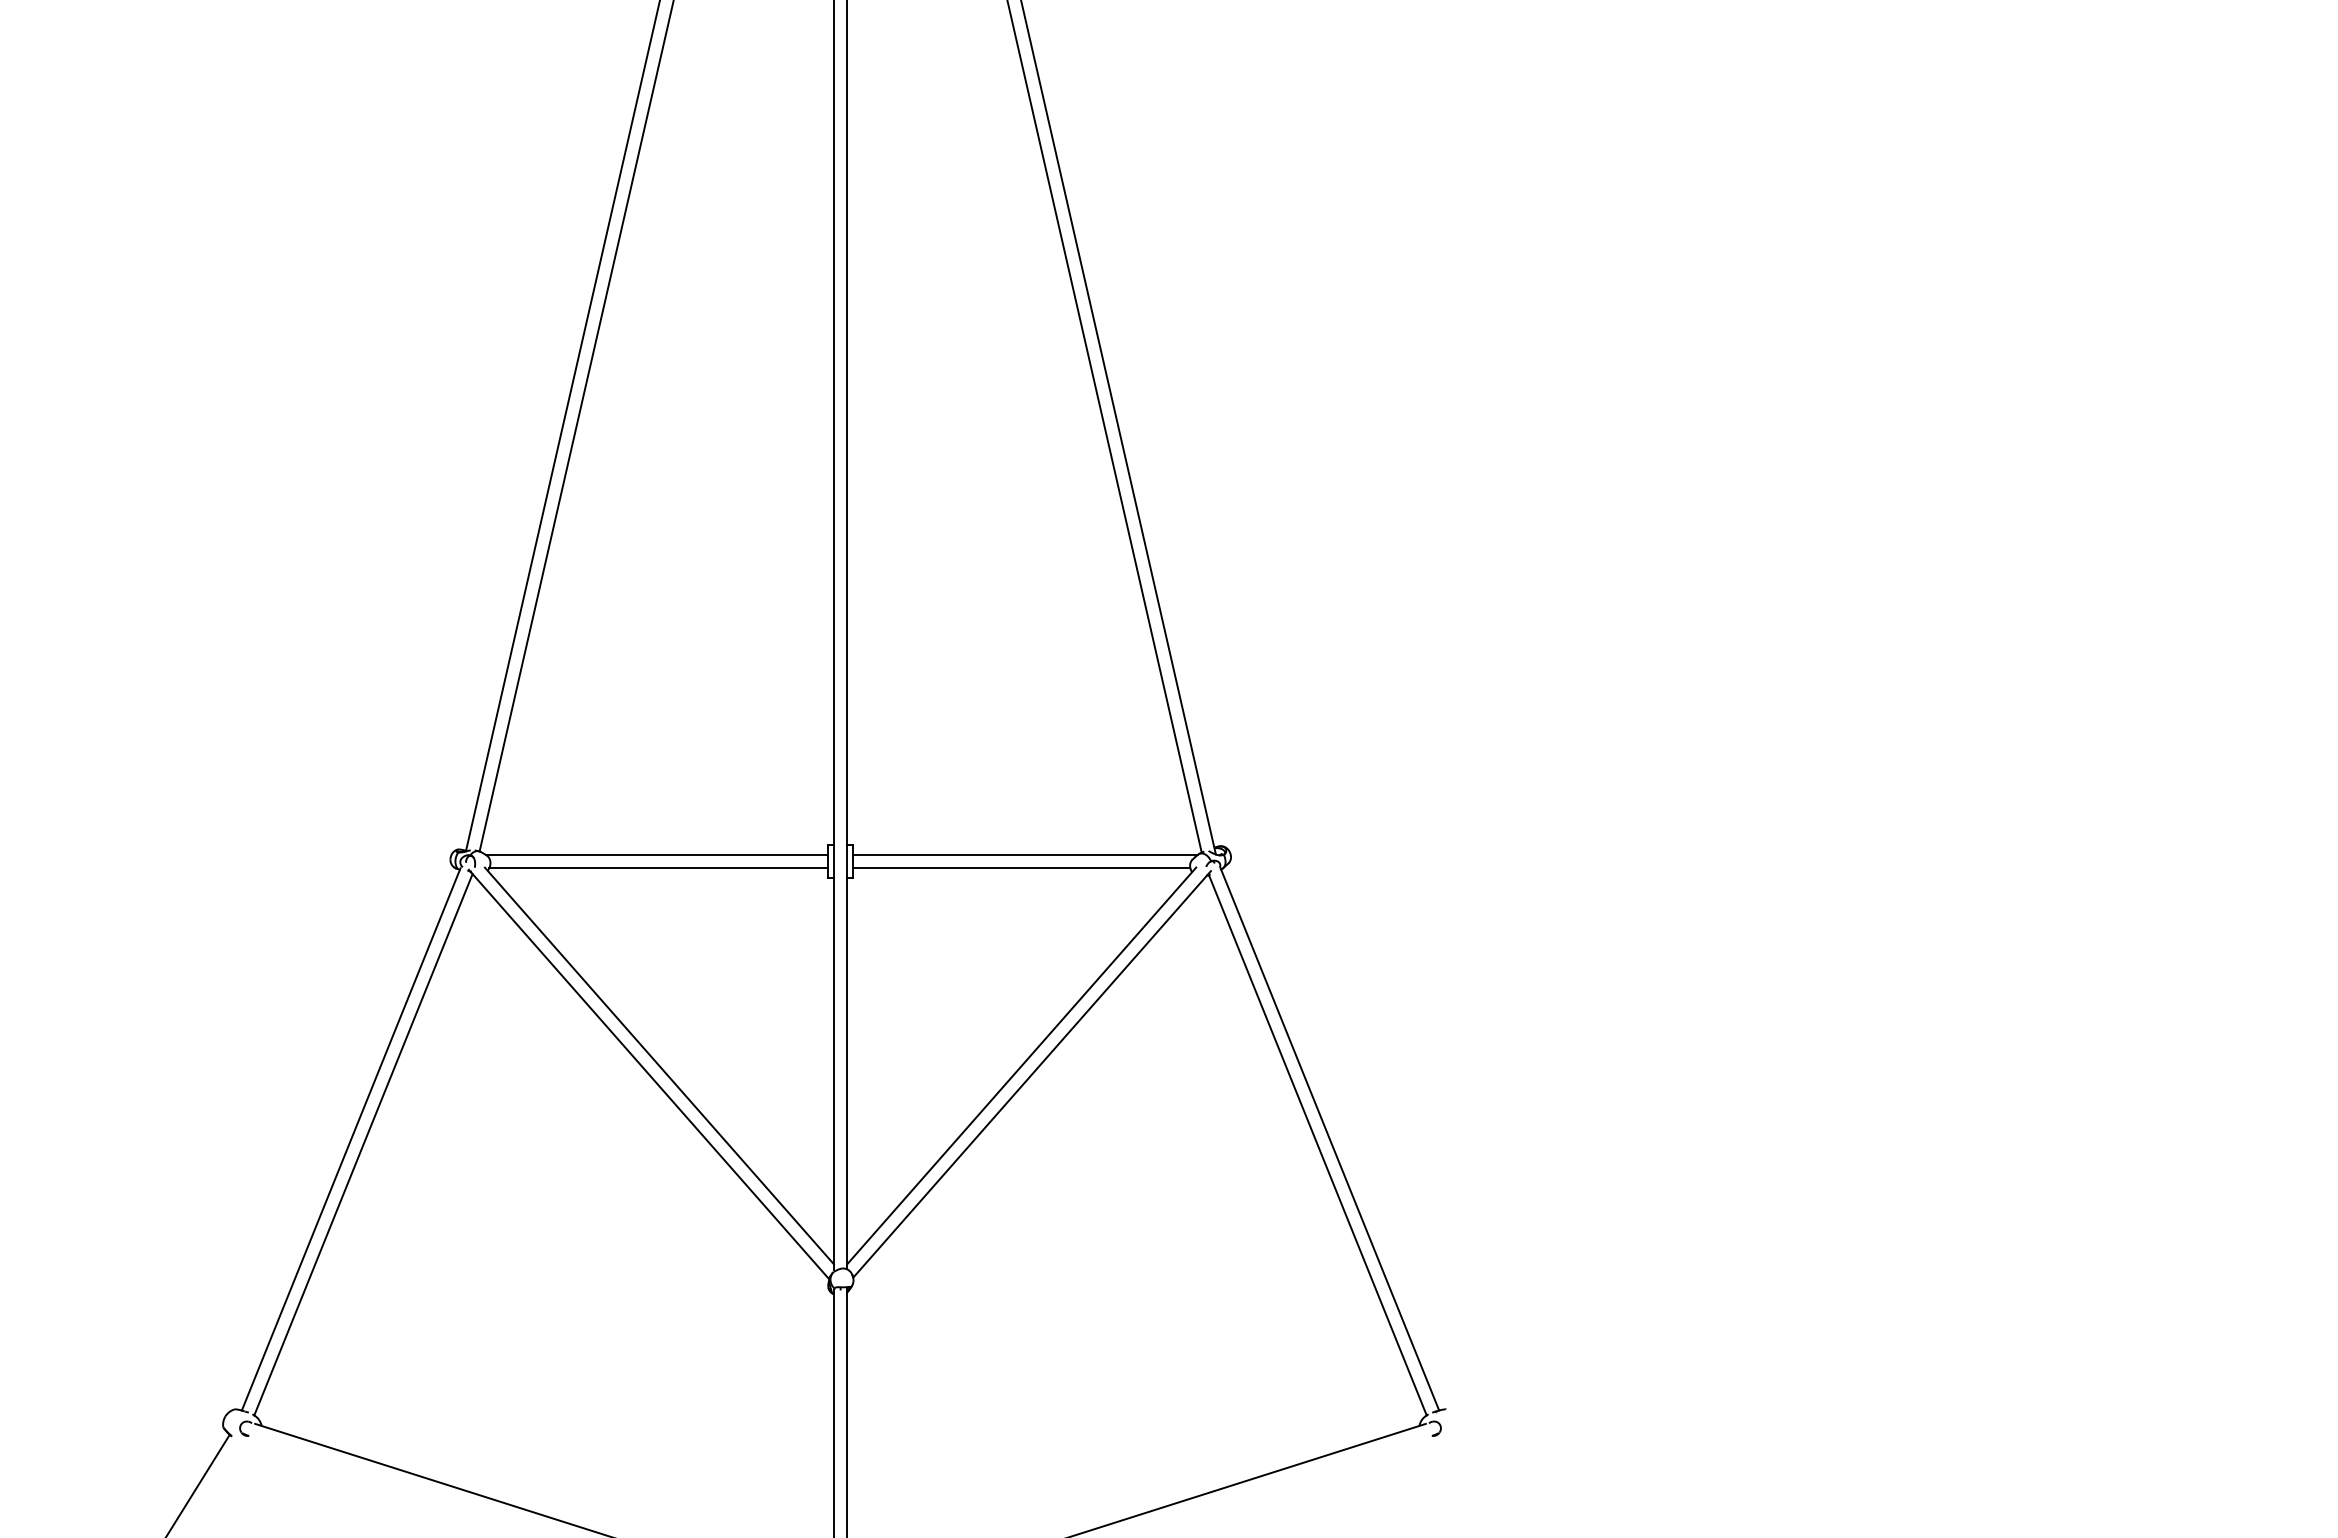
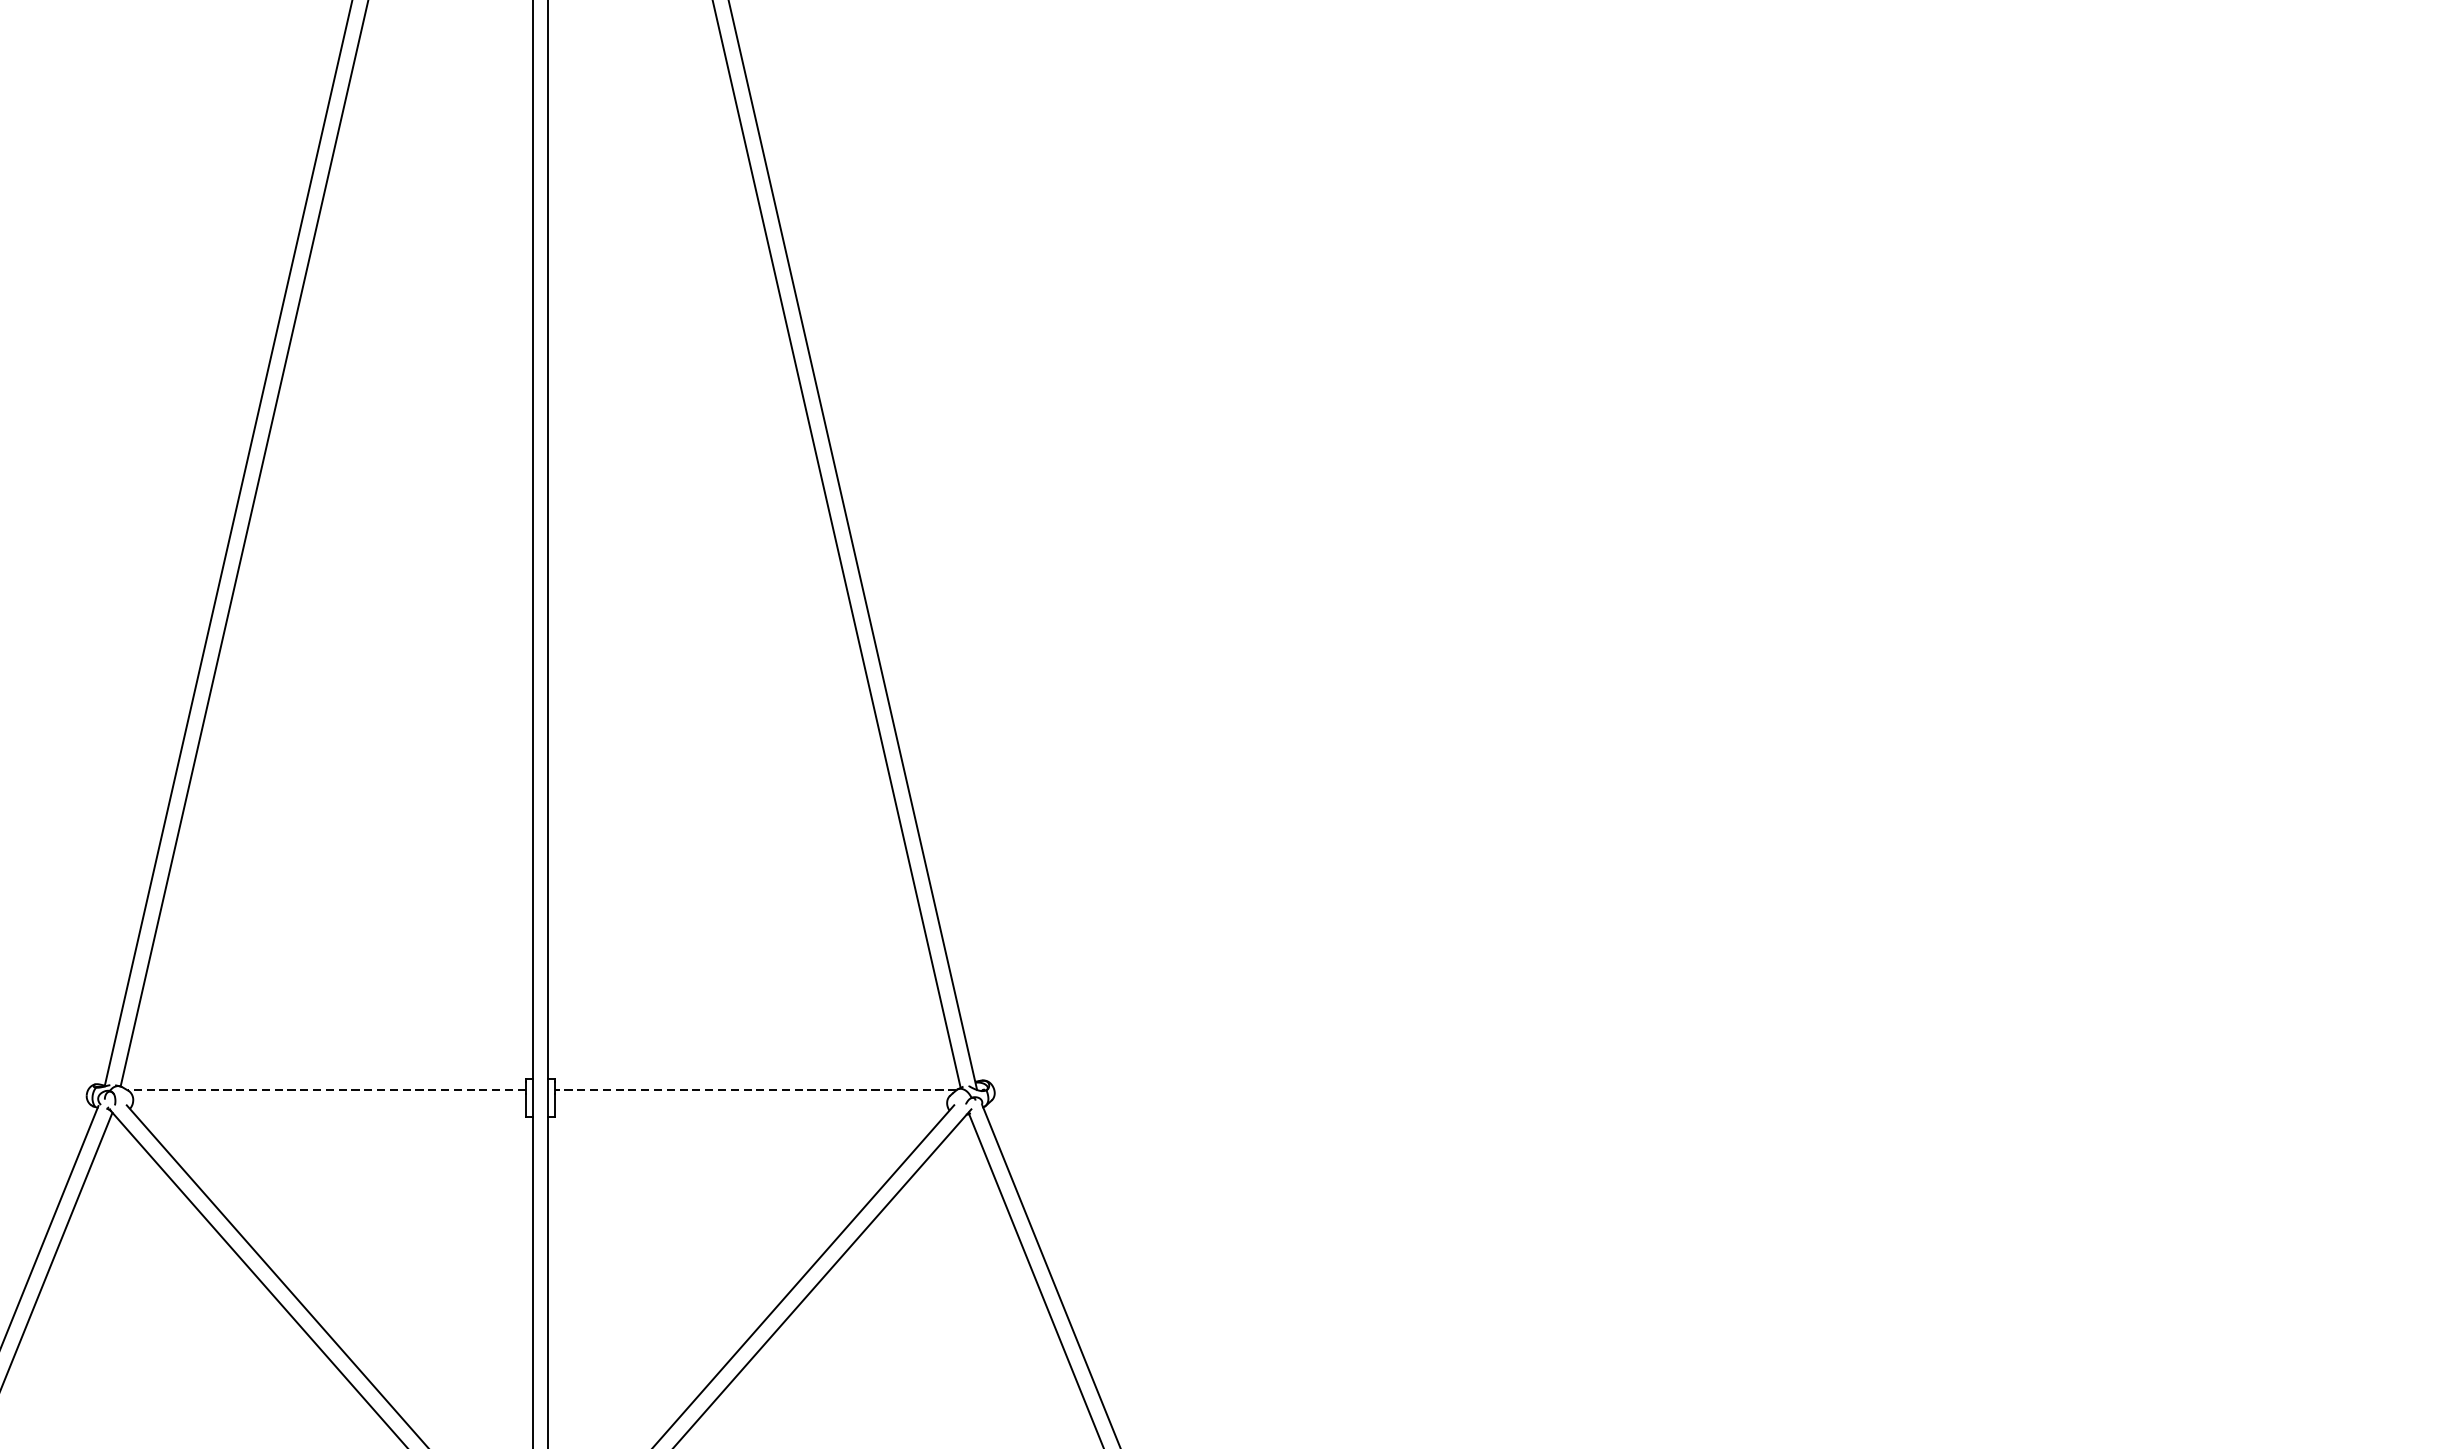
line: (656, 854) -> (326, 1090), solid -> dashed
line: (1025, 854) -> (755, 1090), solid -> dashed
line: (658, 868) -> (328, 1106), removed
line: (1021, 868) -> (751, 1106), removed

